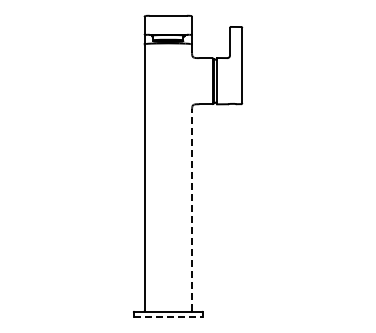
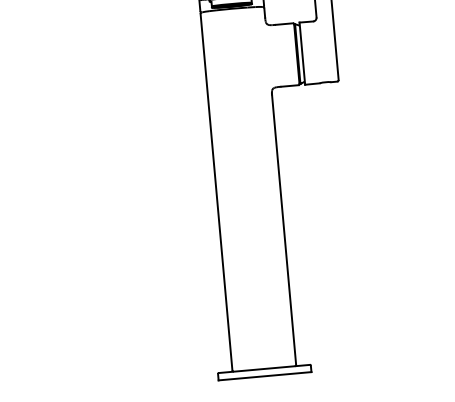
line: (192, 209) -> (284, 228), dashed -> solid
line: (168, 317) -> (265, 376), dashed -> solid

